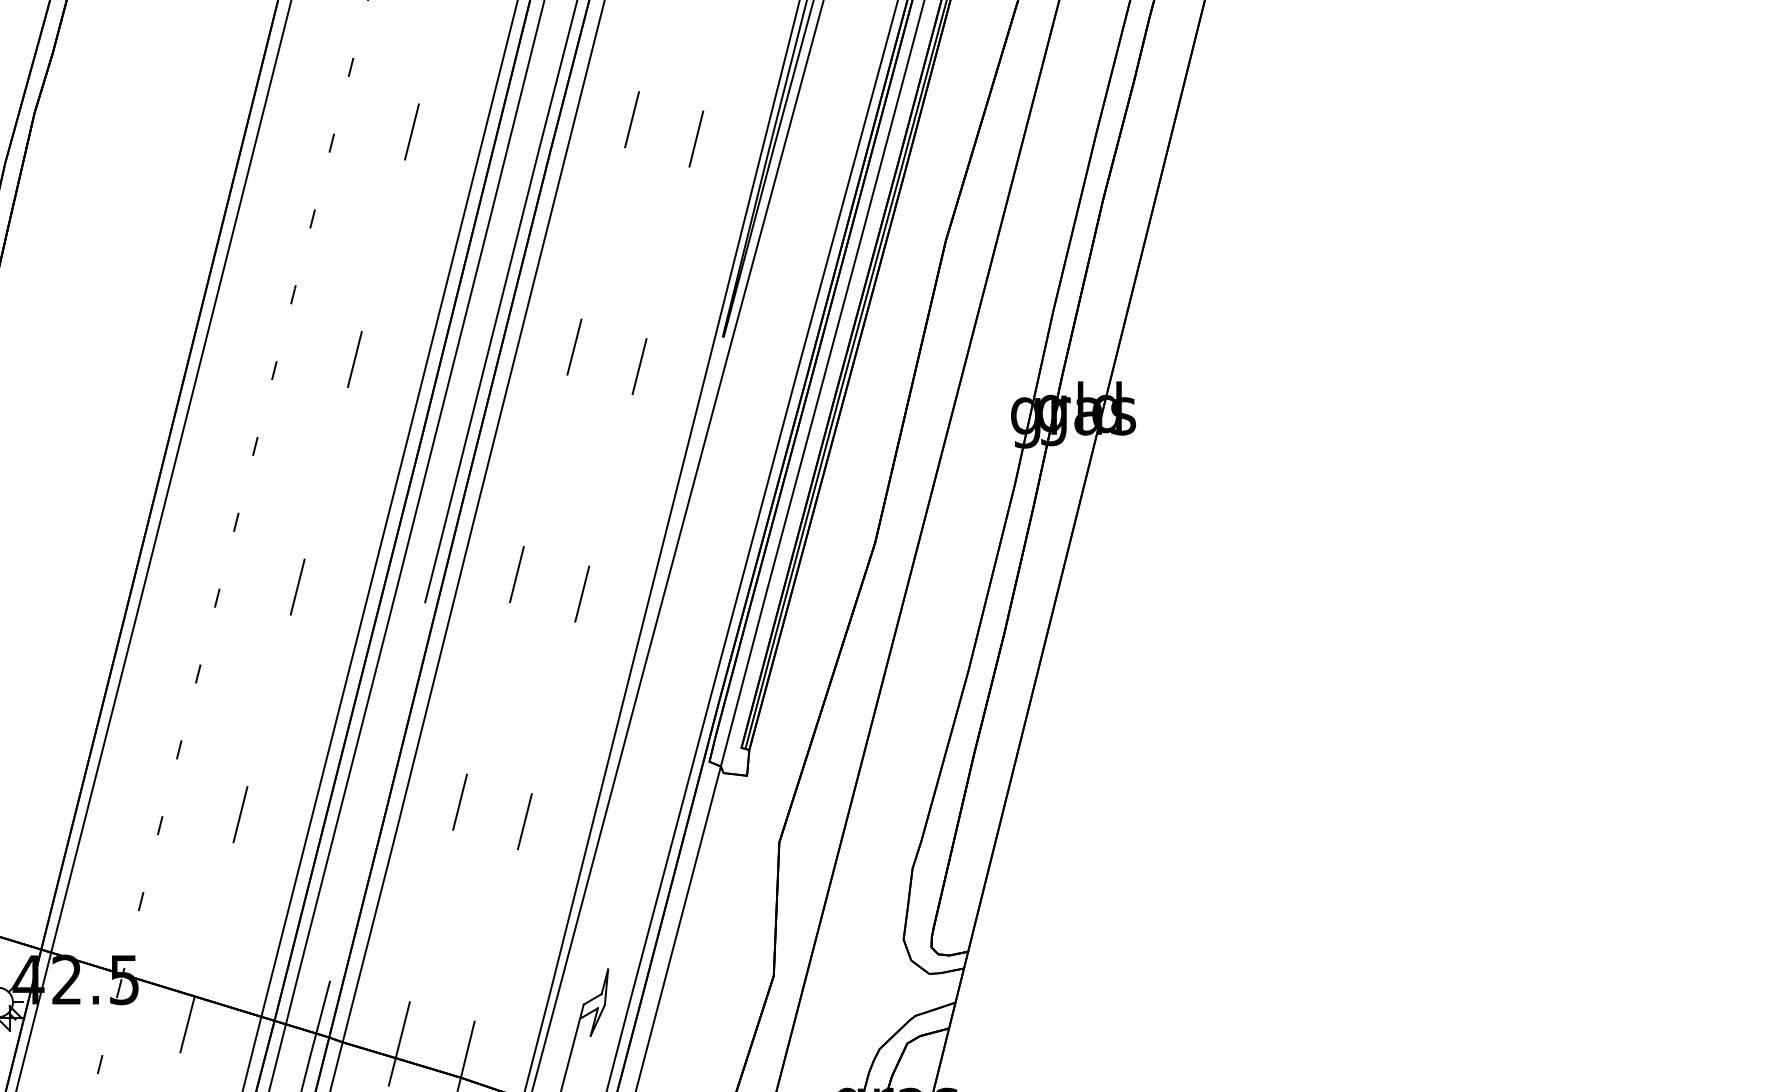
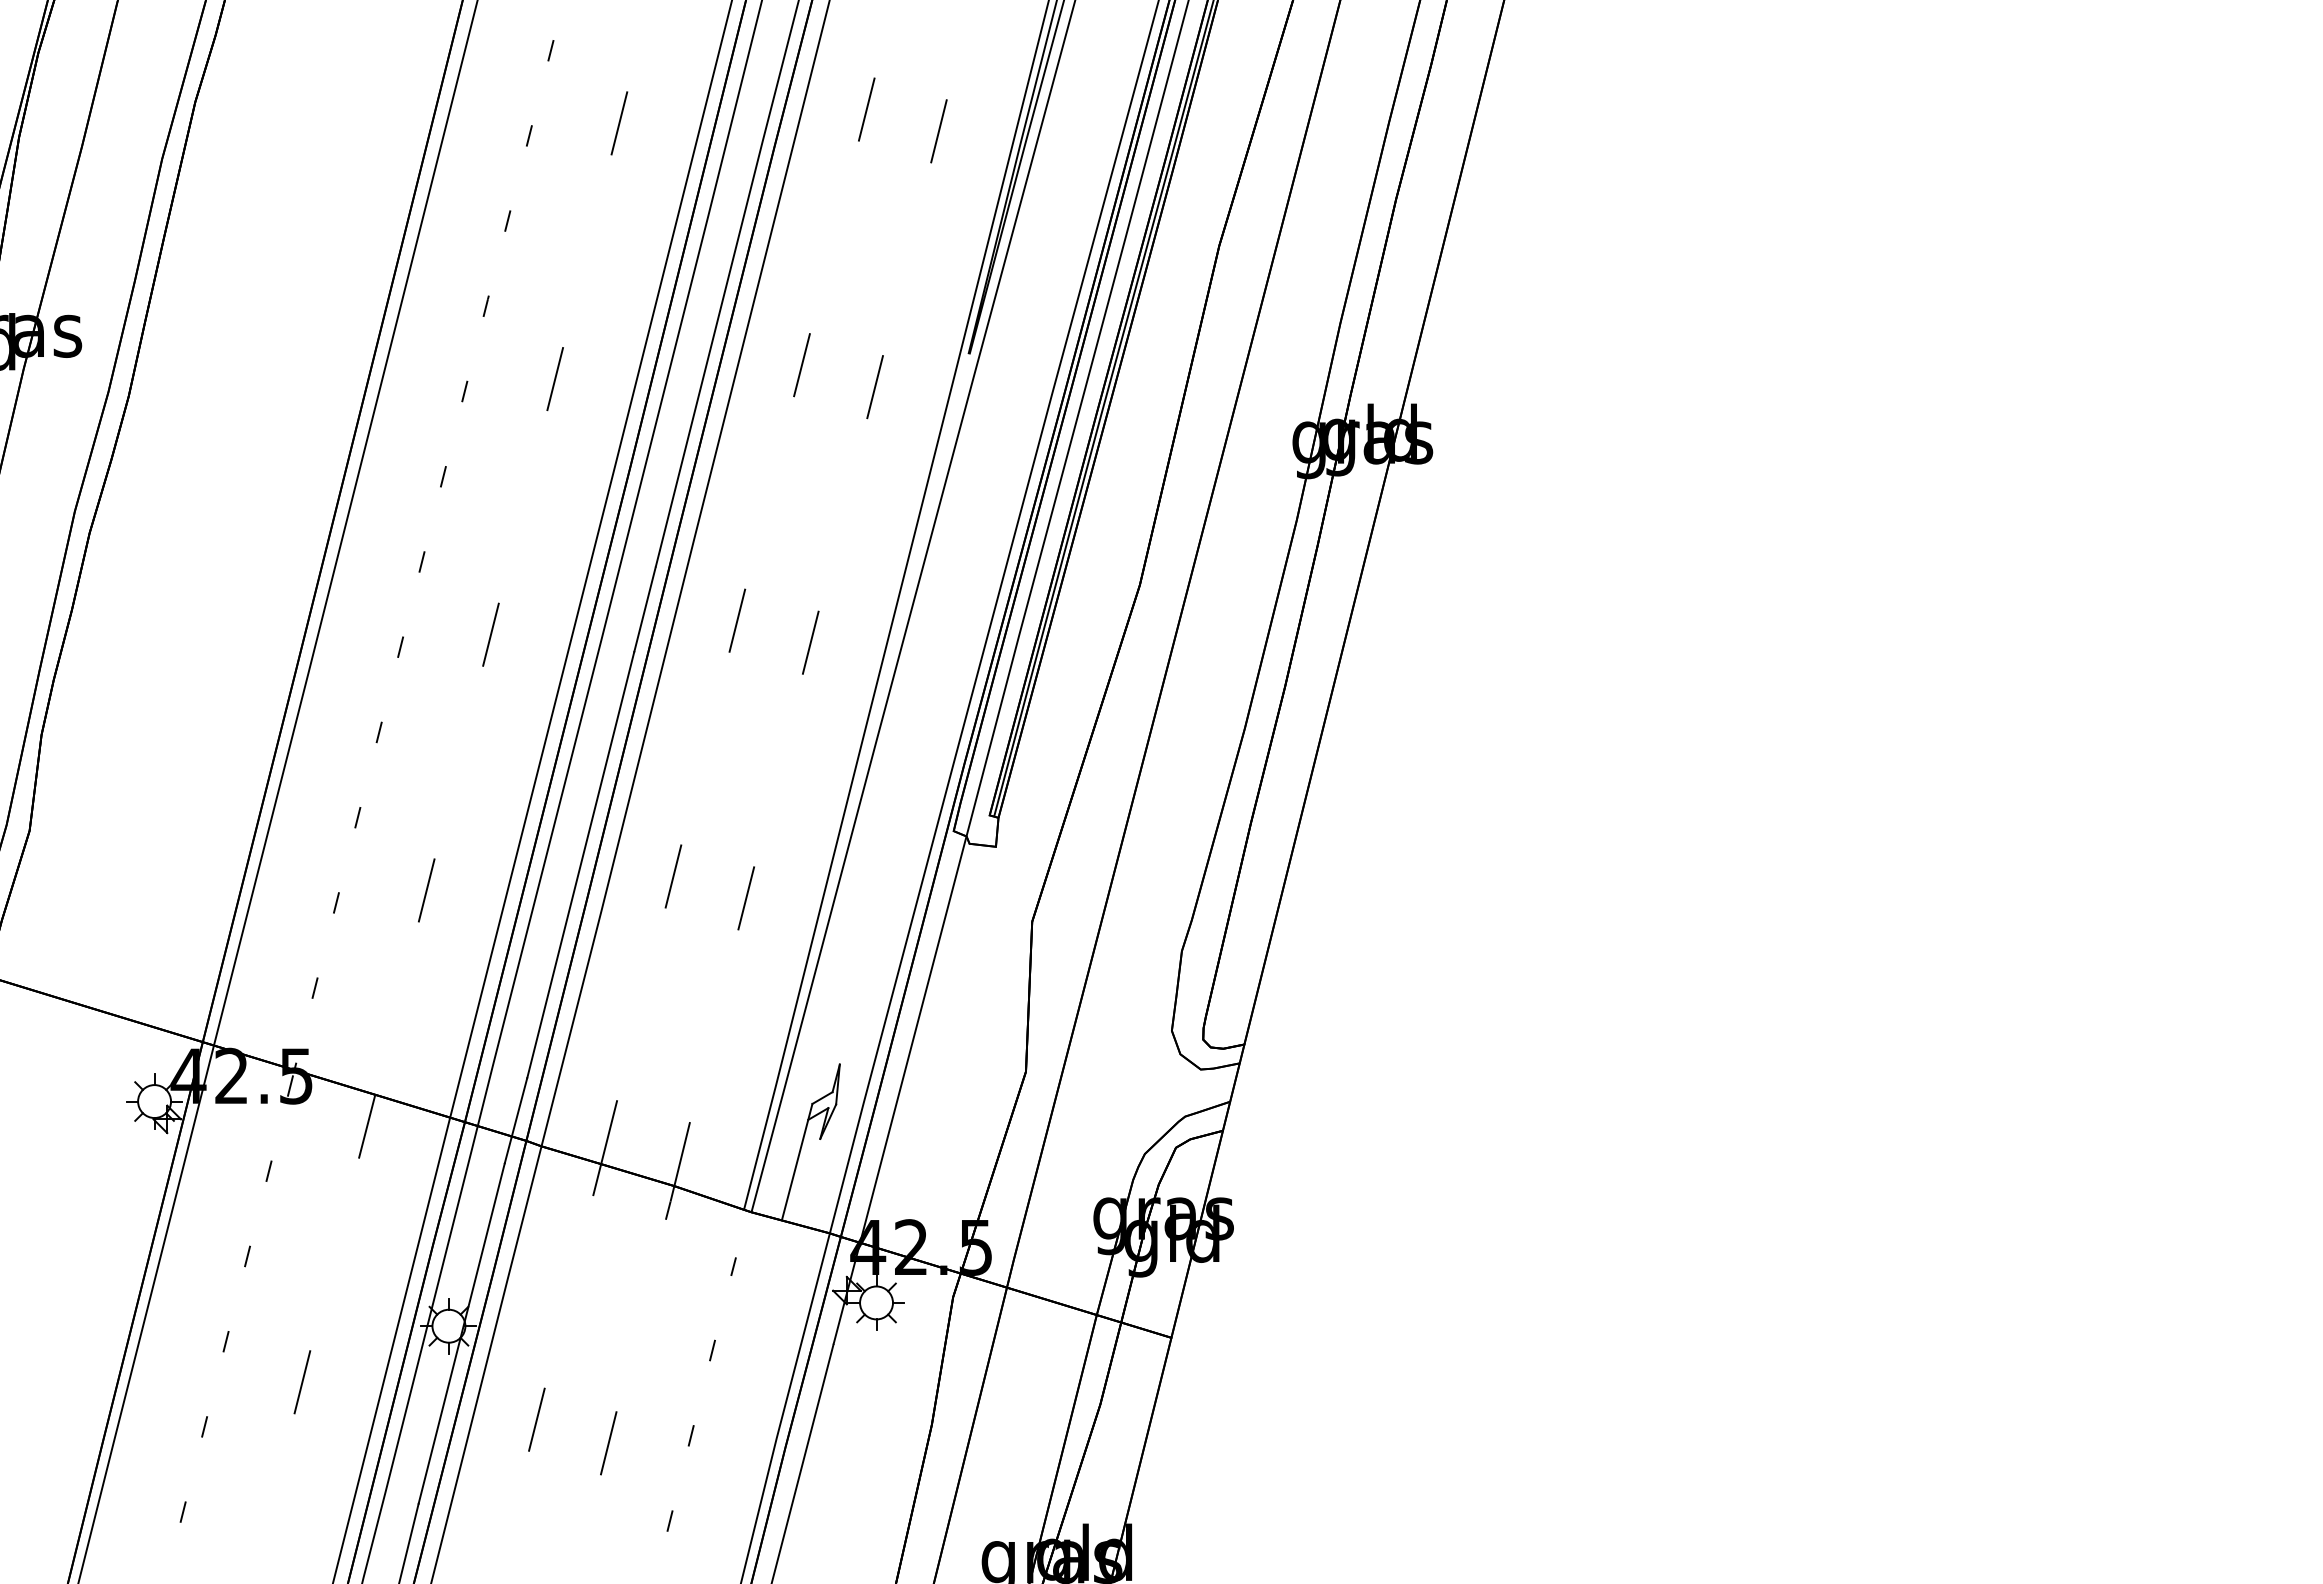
line: (377, 791) -> (580, 864), added

